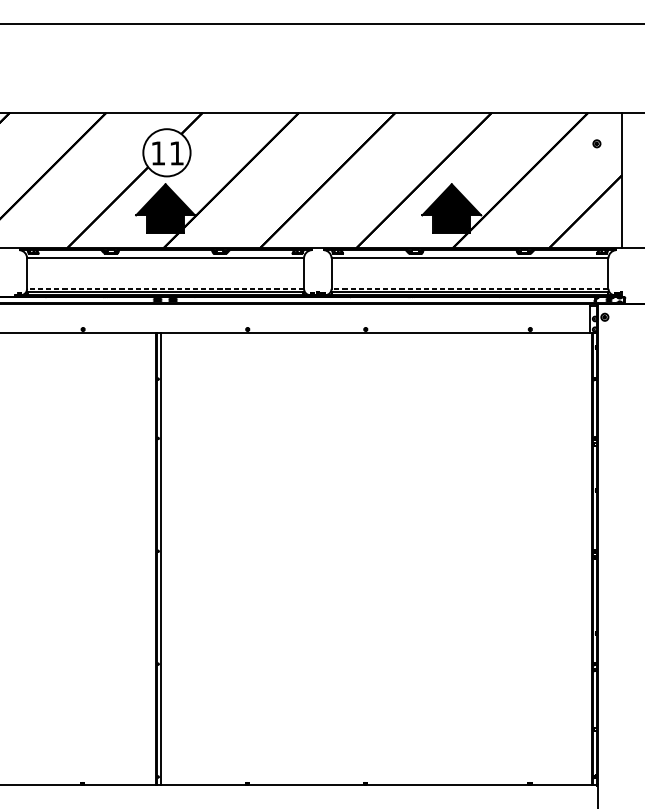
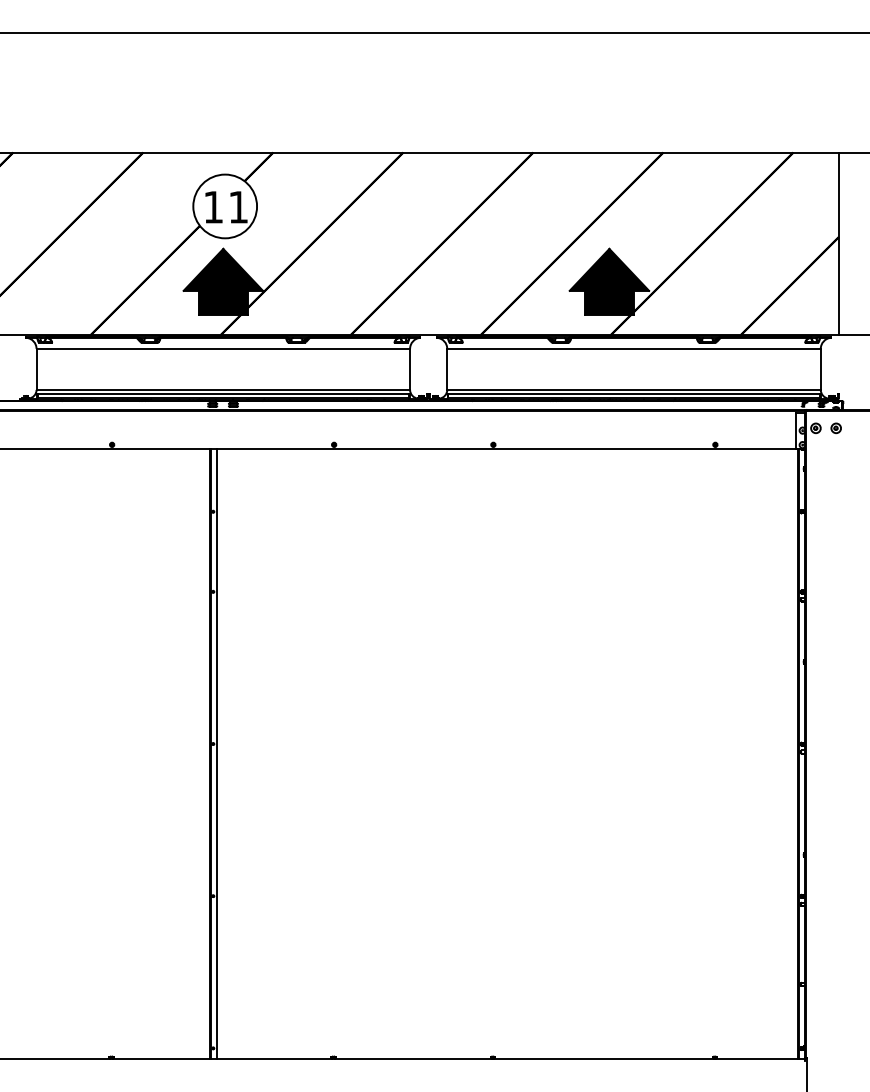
part: (596, 143) -> (835, 428), moved
line: (165, 288) -> (223, 389), dashed -> solid
line: (470, 288) -> (634, 389), dashed -> solid

